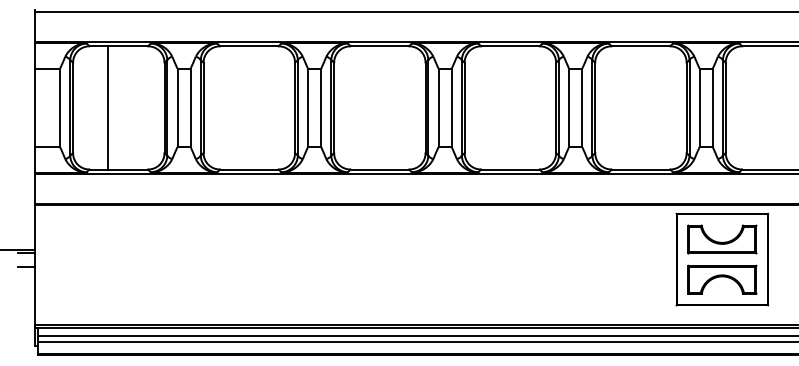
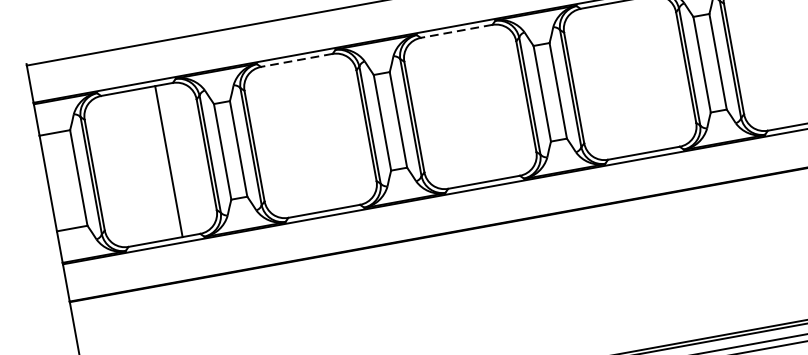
line: (248, 46) -> (295, 60), solid -> dashed
line: (379, 46) -> (456, 31), solid -> dashed
line: (107, 107) -> (168, 161), moved

